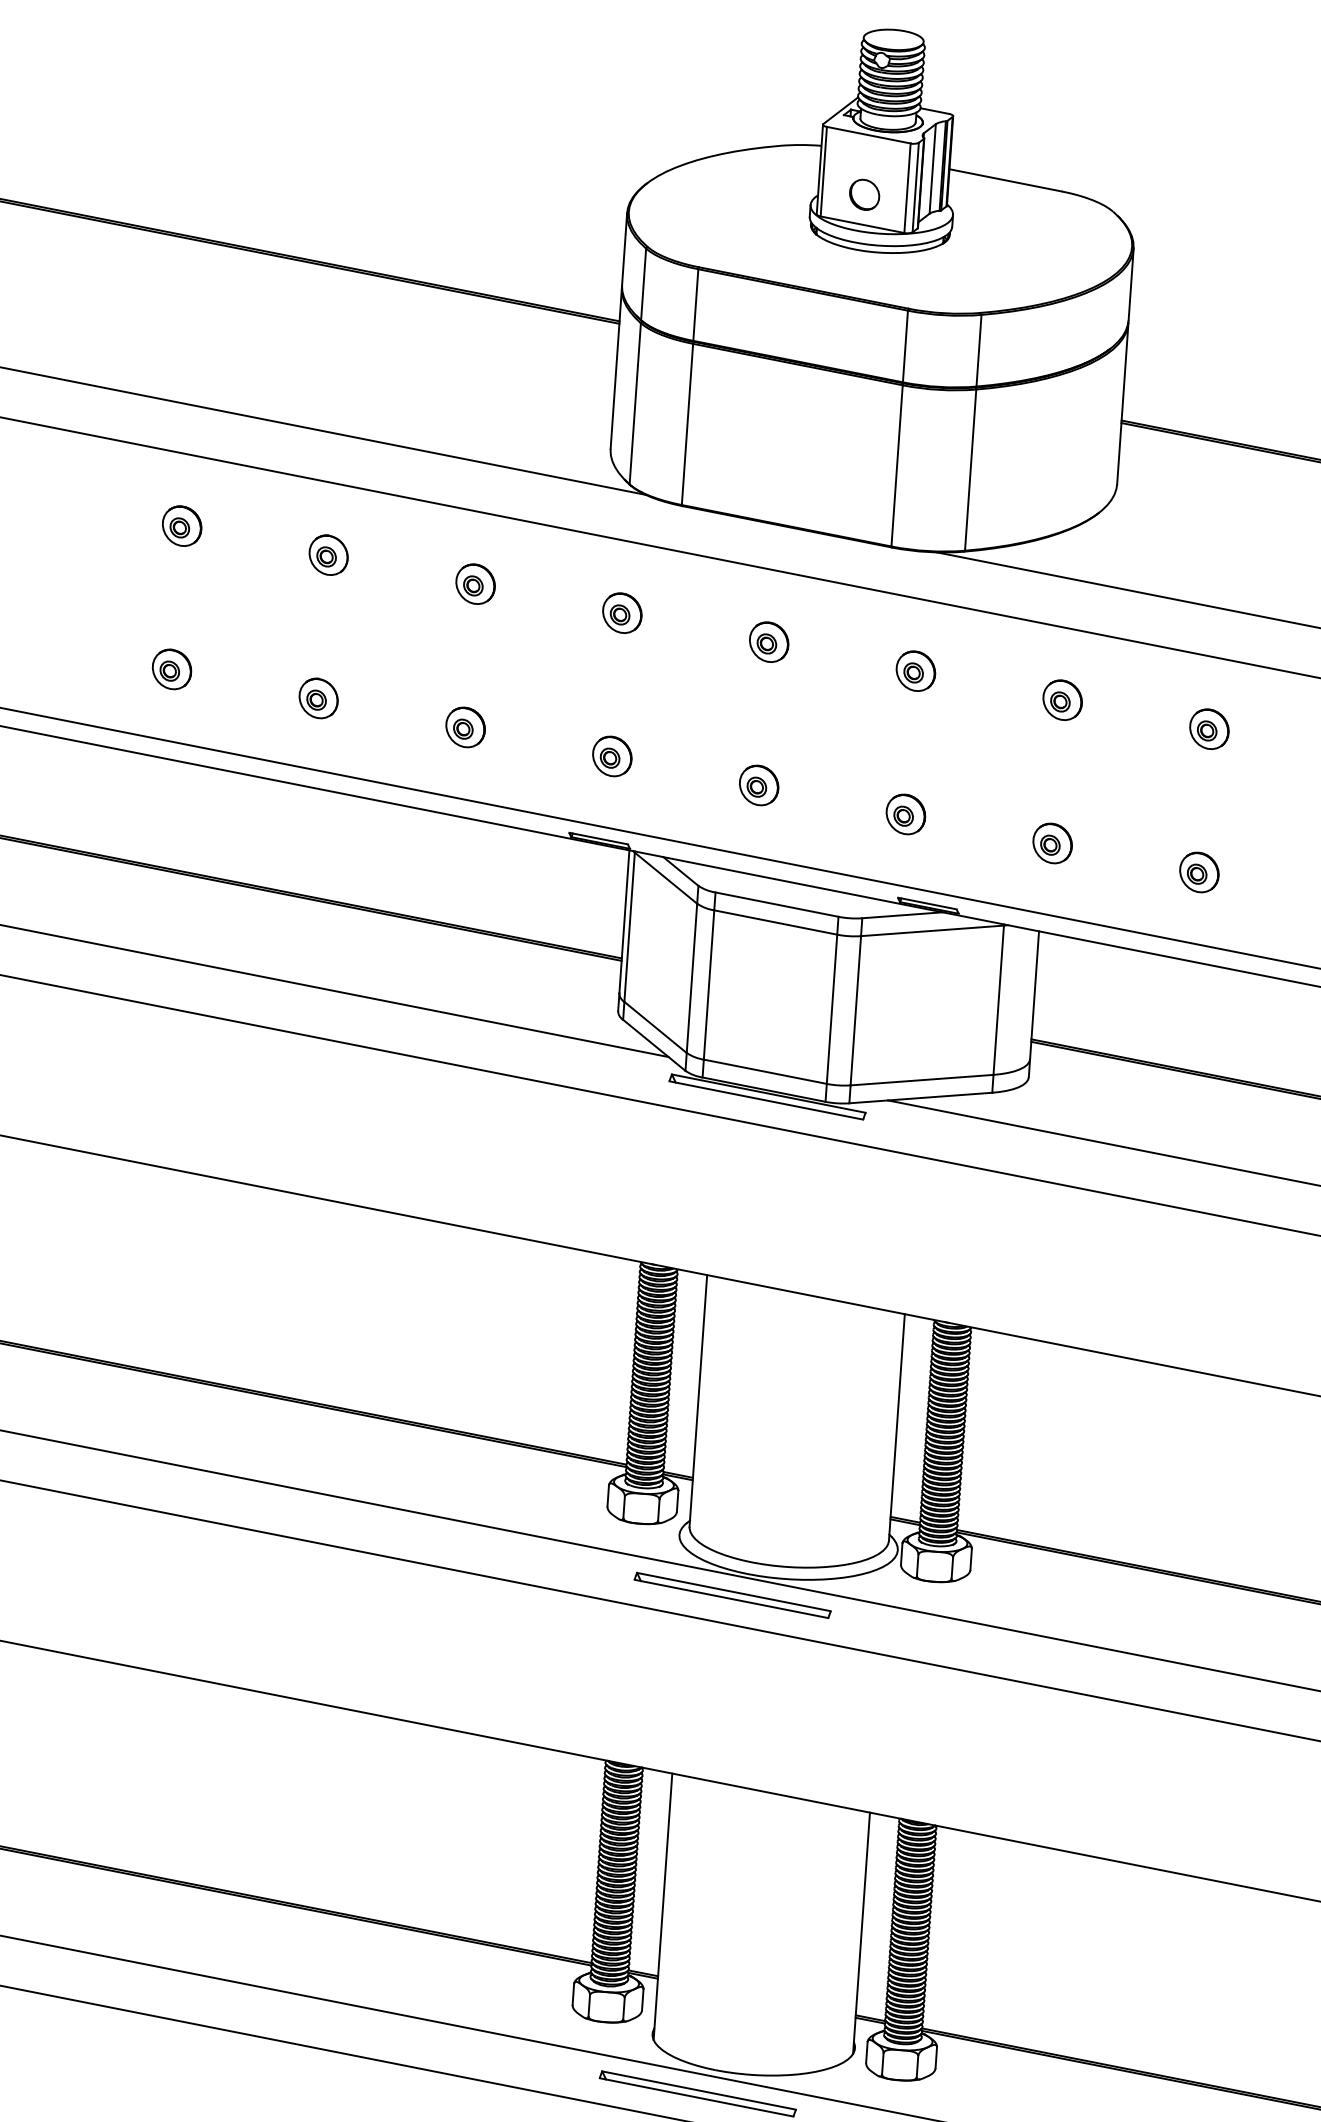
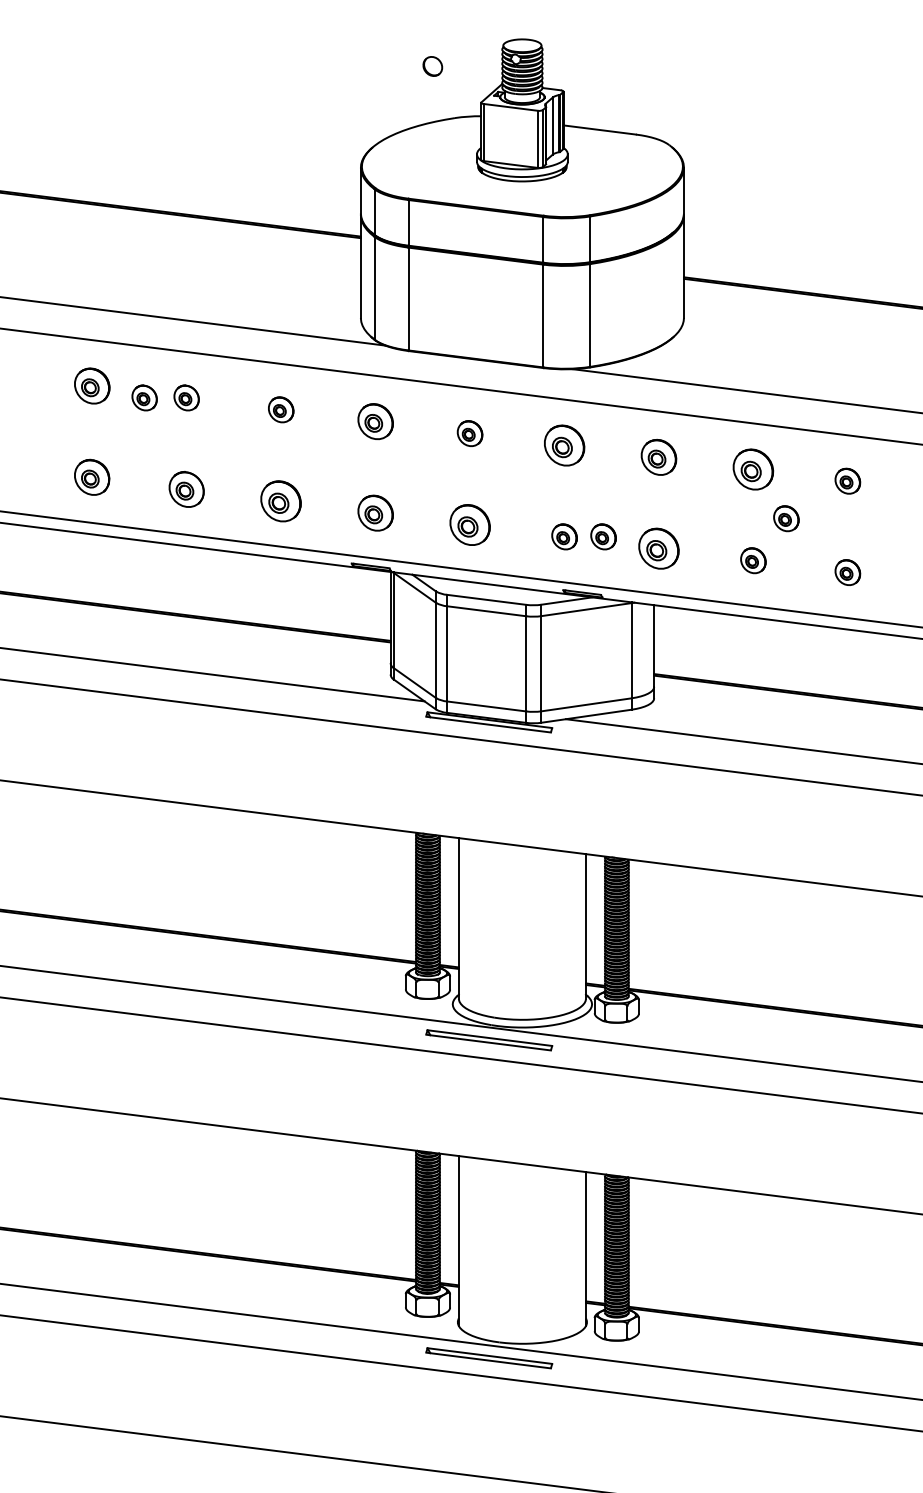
part: (864, 194) -> (432, 66), moved
part: (182, 525) -> (92, 385), size x1.4
part: (262, 549) -> (144, 397), added
part: (622, 612) -> (375, 421), size x1.4
part: (172, 669) -> (92, 477), size x1.4
part: (915, 671) -> (564, 445), size x1.6
part: (318, 697) -> (186, 488), size x1.4
part: (1061, 700) -> (658, 457), size x1.4
part: (466, 726) -> (281, 500), size x1.6
part: (1209, 727) -> (753, 468), size x1.6
part: (612, 755) -> (375, 512), size x1.4
part: (758, 784) -> (469, 524), size x1.6
part: (1255, 809) -> (786, 518), added
part: (967, 818) -> (603, 536), added
part: (1051, 842) -> (658, 548), size x1.6

